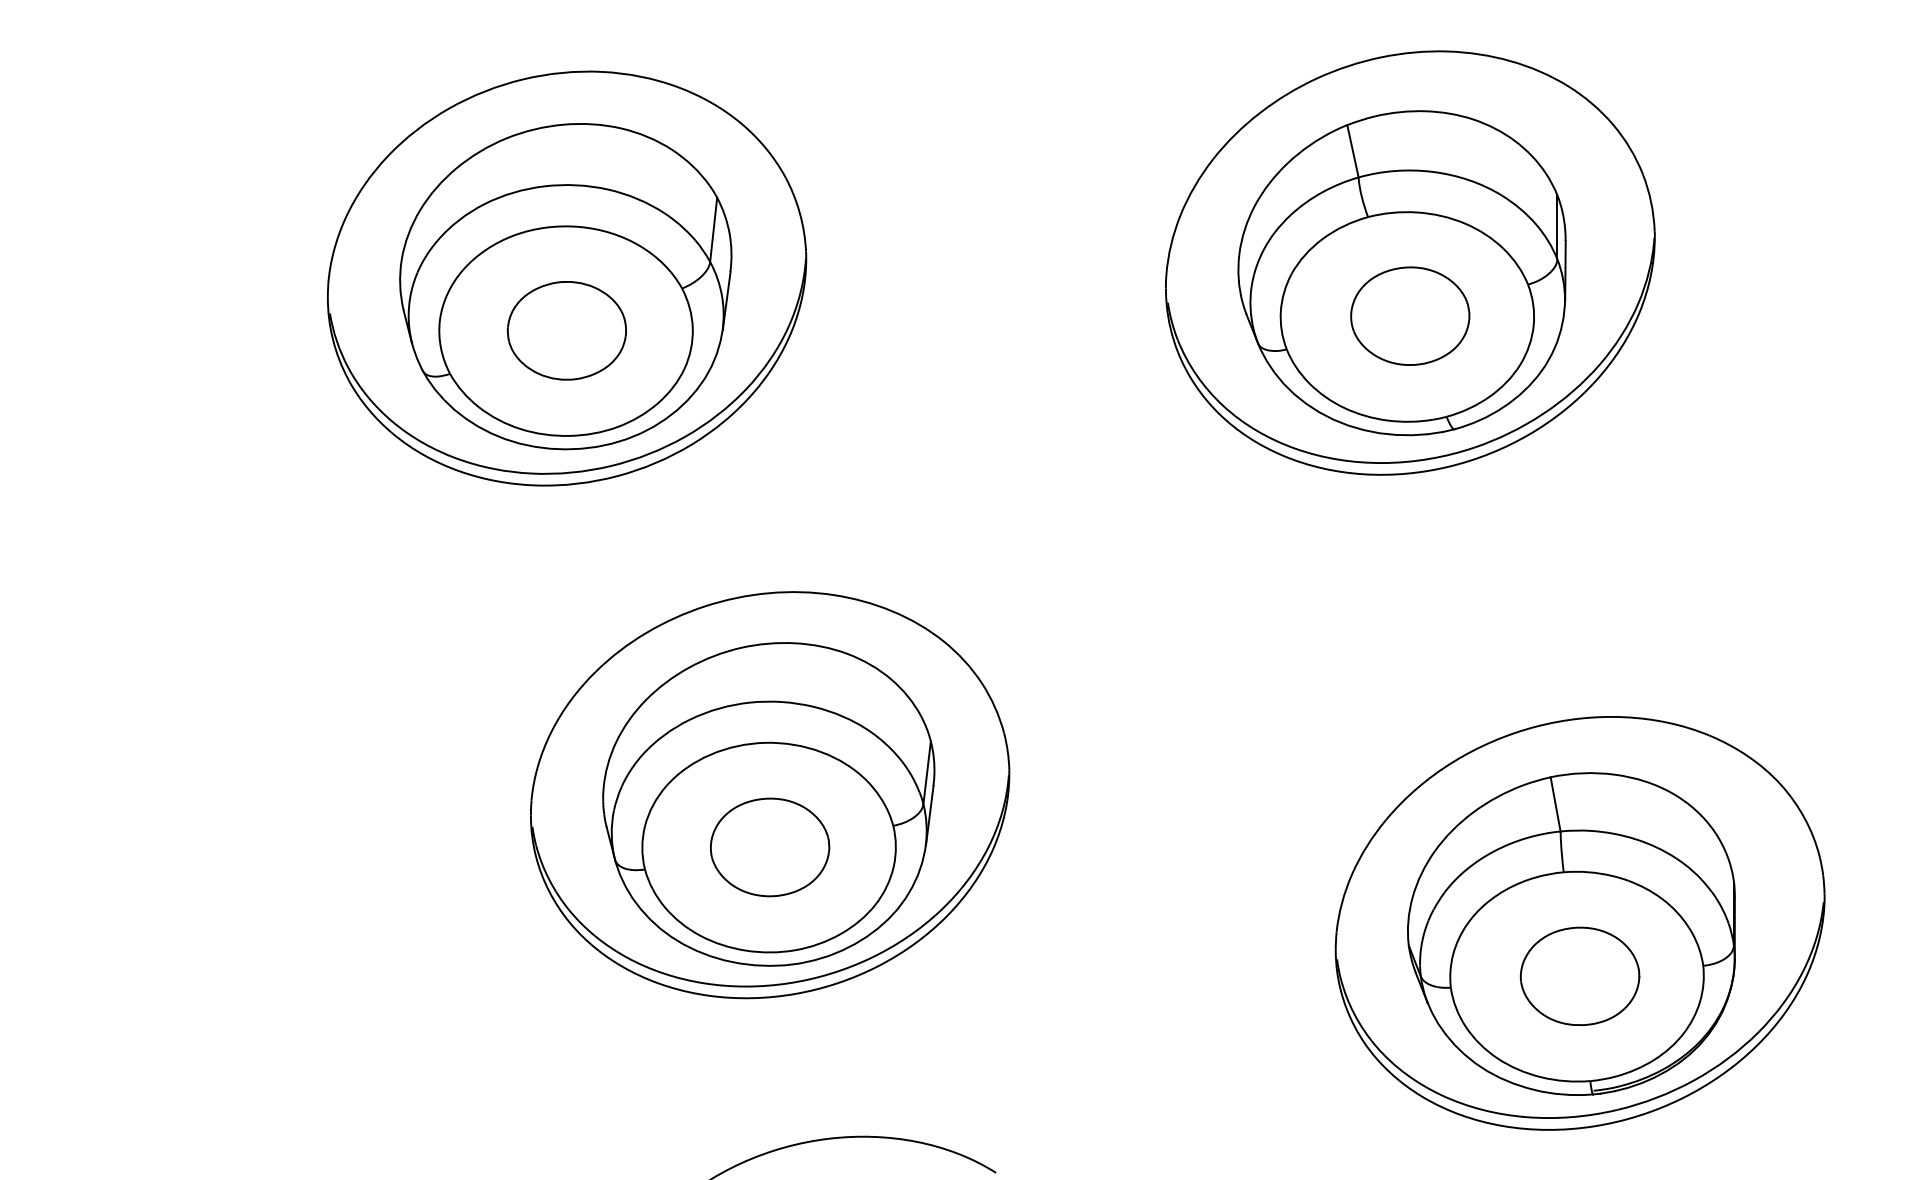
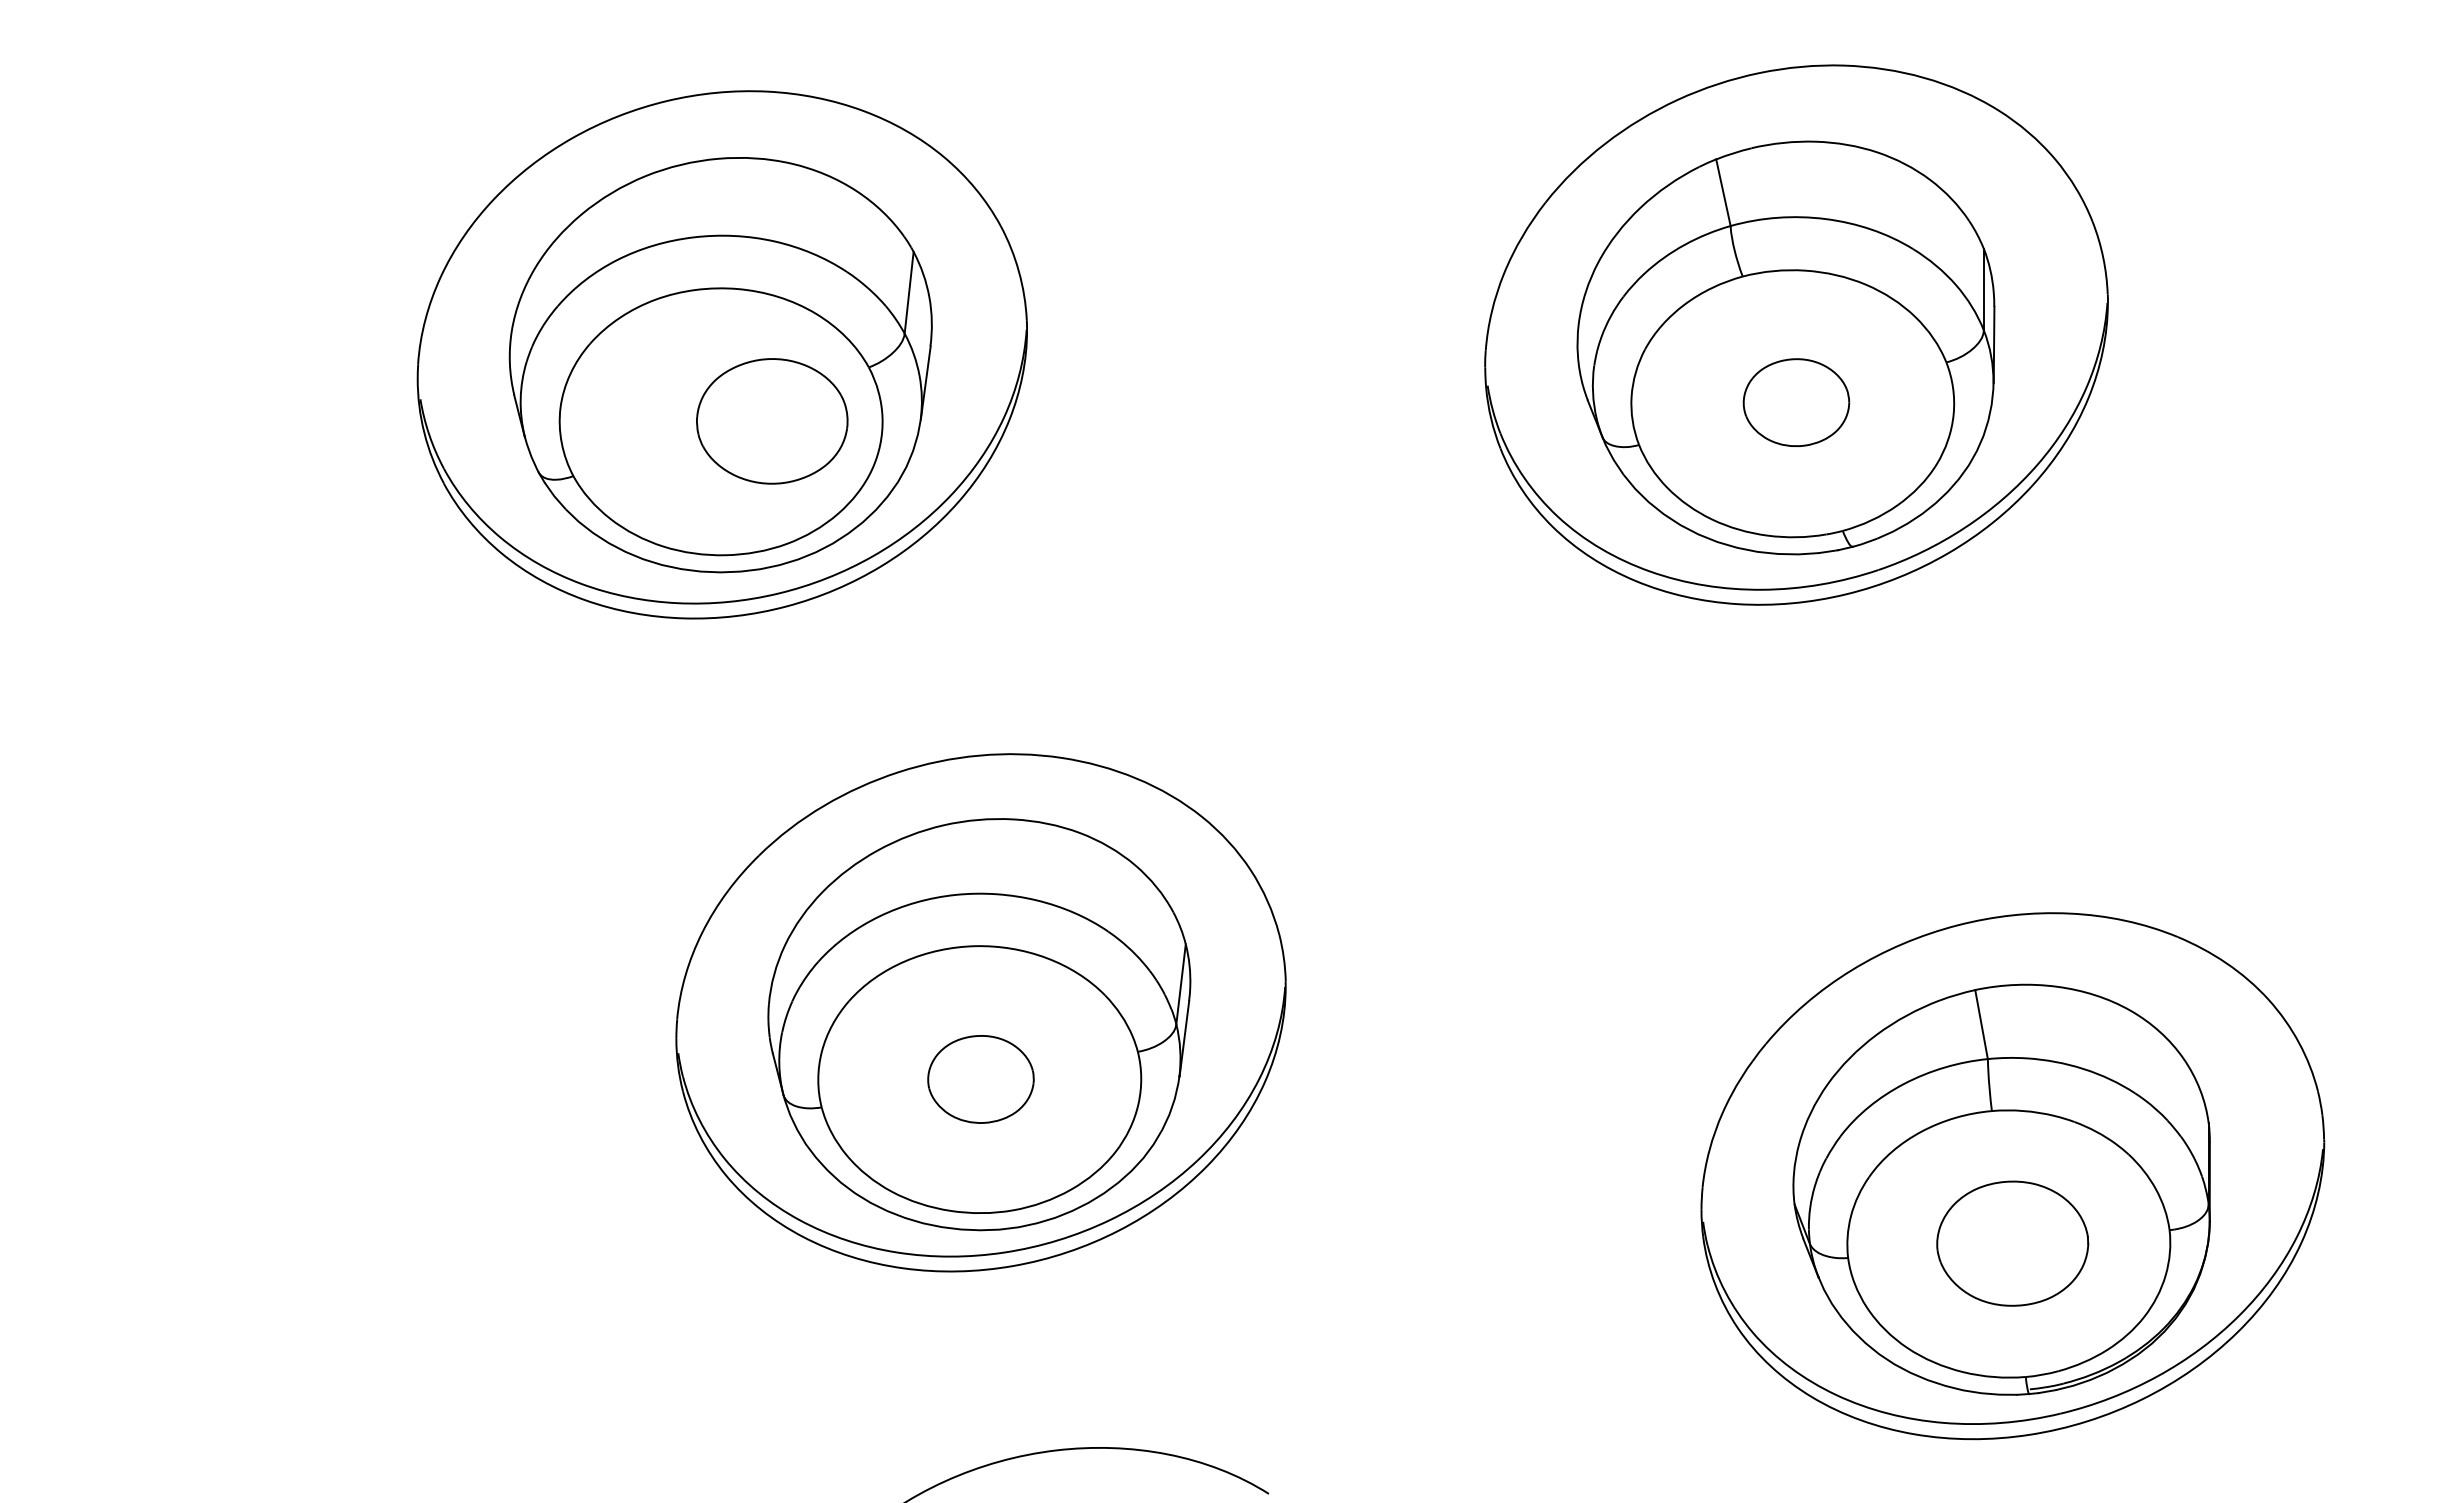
part: (1410, 316) -> (1796, 402), size x0.7
part: (567, 330) -> (772, 421), moved
part: (769, 847) -> (980, 1079), size x0.7

